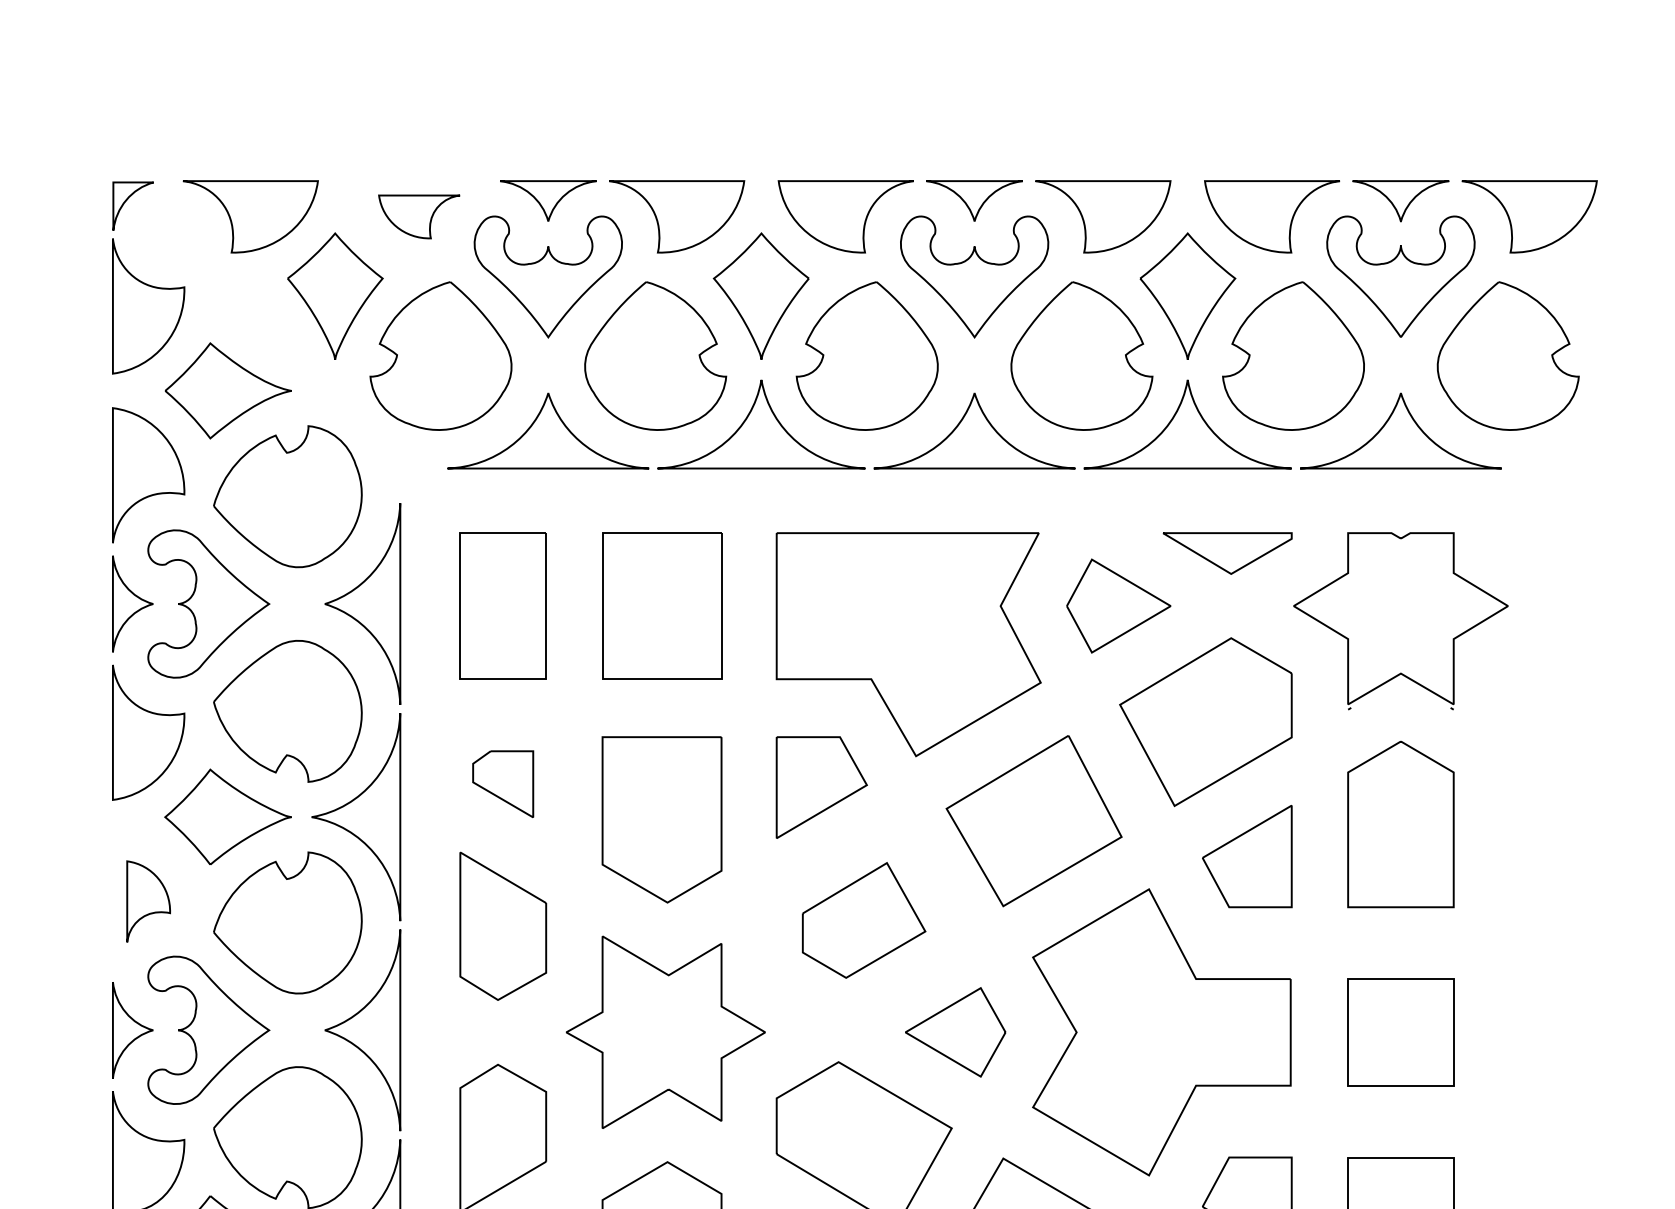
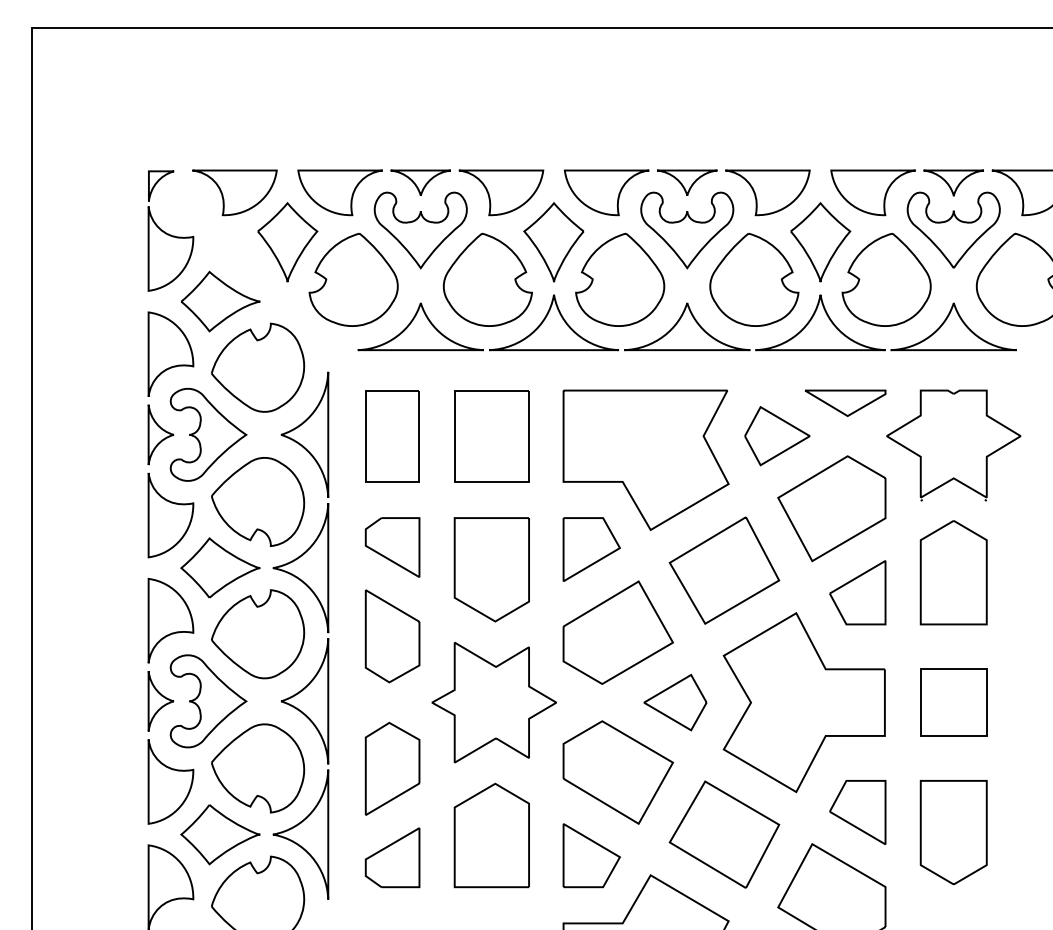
part: (418, 216) -> (339, 192), size x1.67
part: (503, 784) -> (392, 547), size x1.43
part: (147, 900) -> (170, 620), size x1.67
part: (862, 920) -> (617, 632), size x1.43

